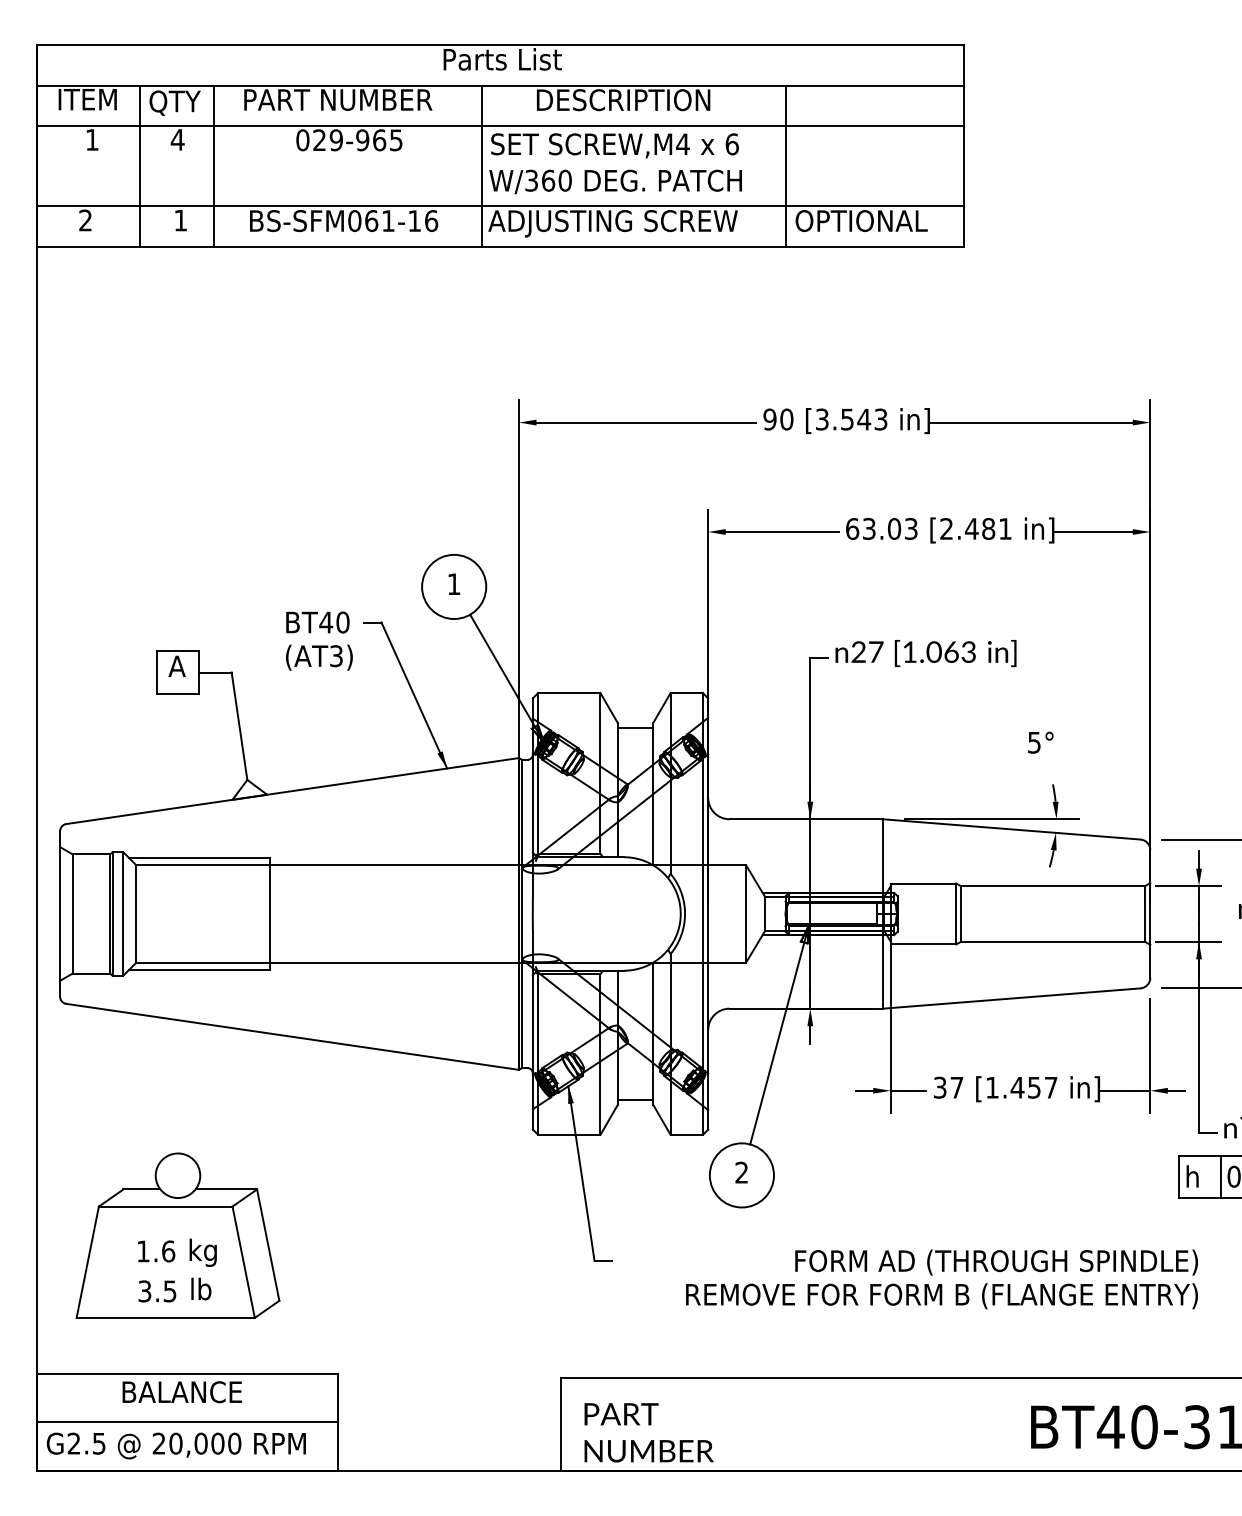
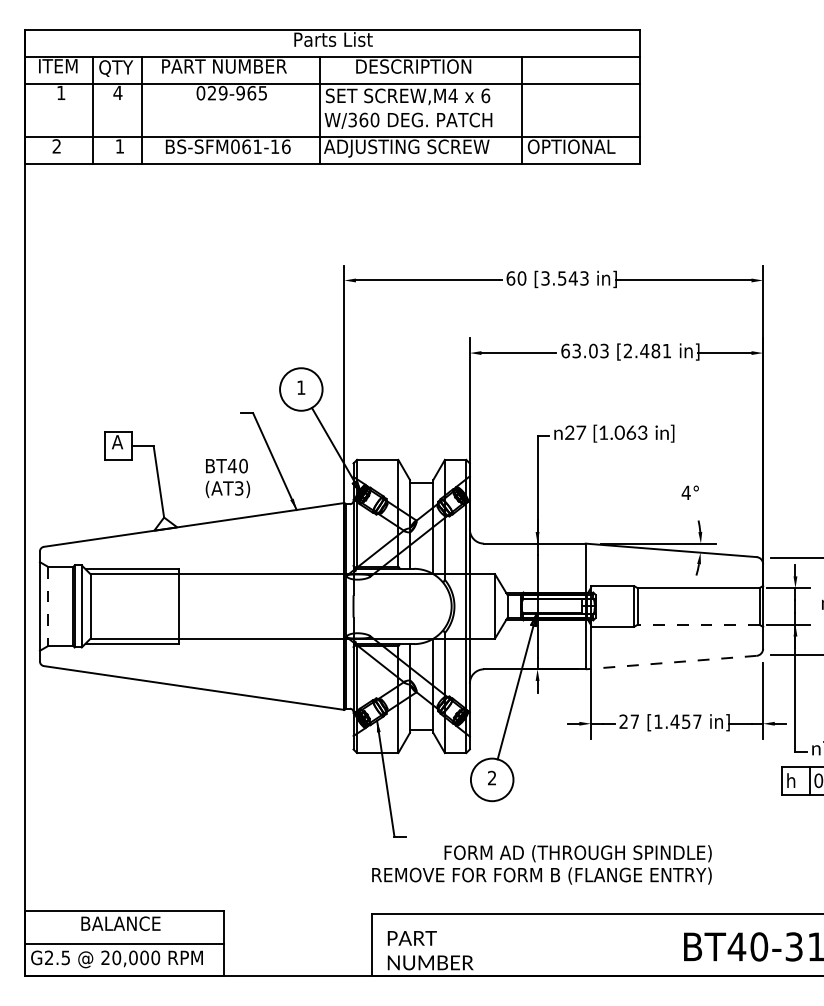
text: (769, 419) -> (510, 278), 90 -> 60
text: (318, 639) -> (227, 477), moved
text: (1033, 742) -> (685, 492), 5° -> 4°
line: (73, 914) -> (48, 606), solid -> dashed
line: (1052, 941) -> (698, 624), solid -> dashed
line: (1012, 998) -> (671, 662), solid -> dashed
text: (939, 1088) -> (623, 722), 37 -> 27
part: (178, 1235) -> (118, 819), removed
text: (941, 1278) -> (541, 864), moved

